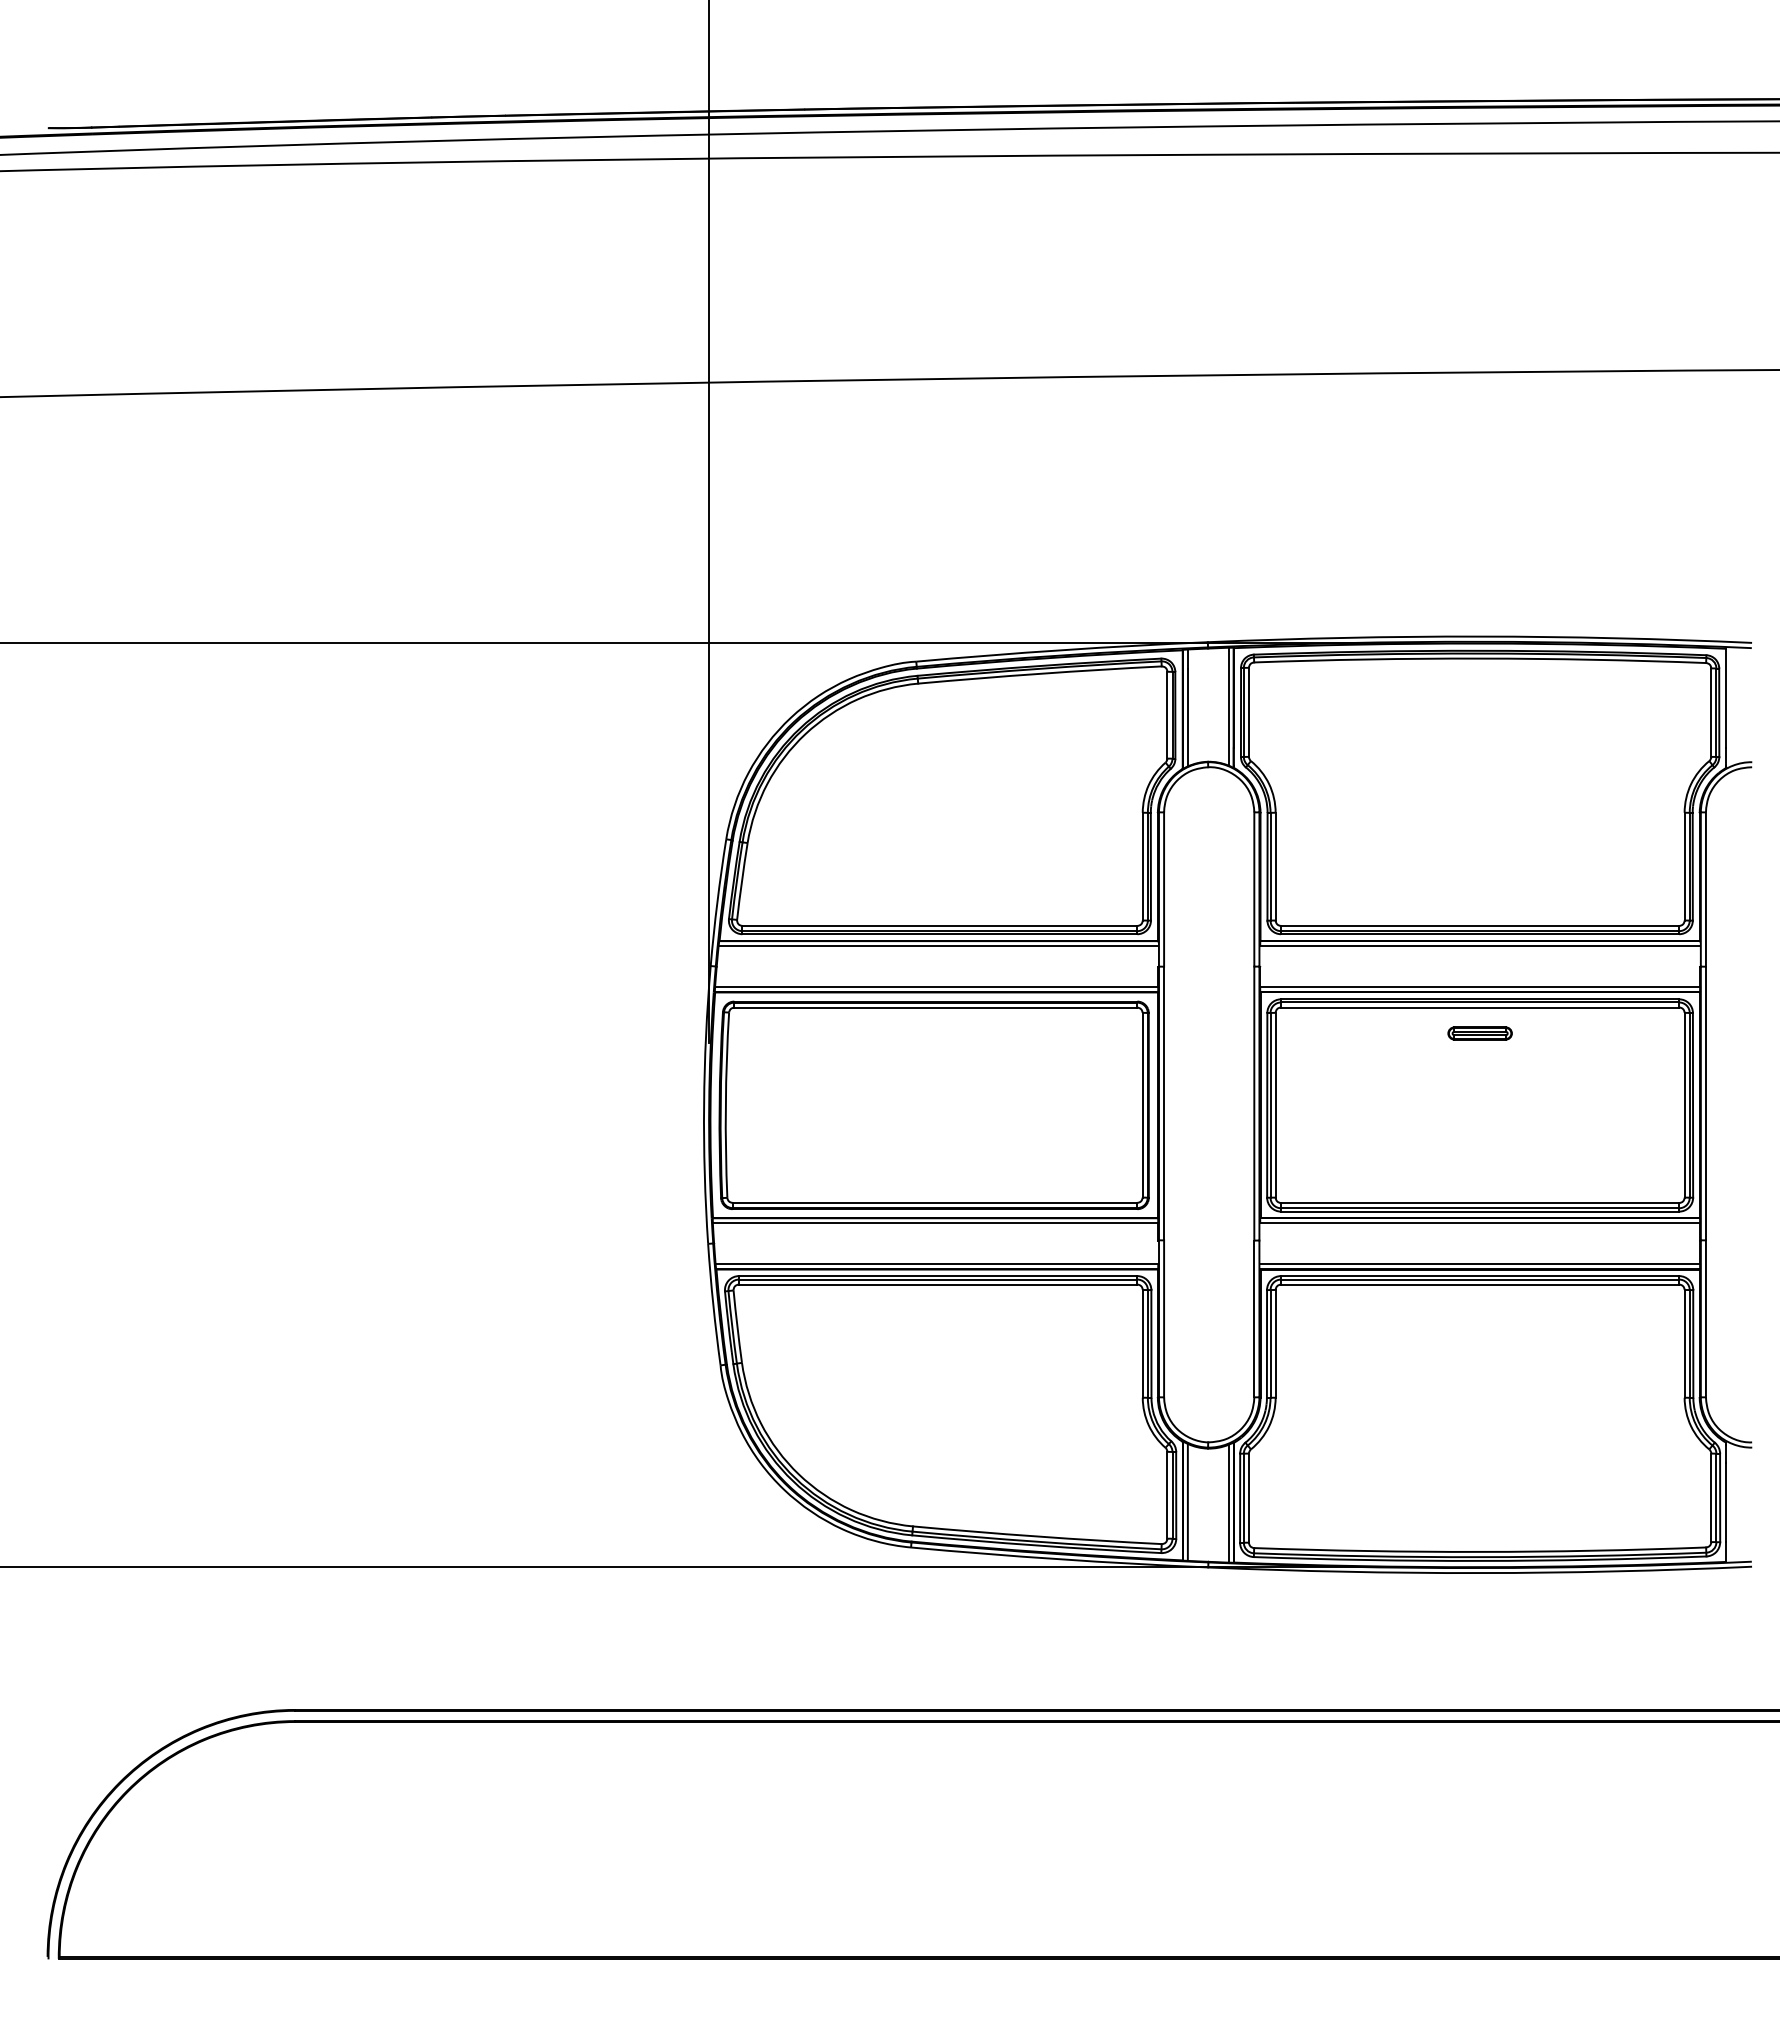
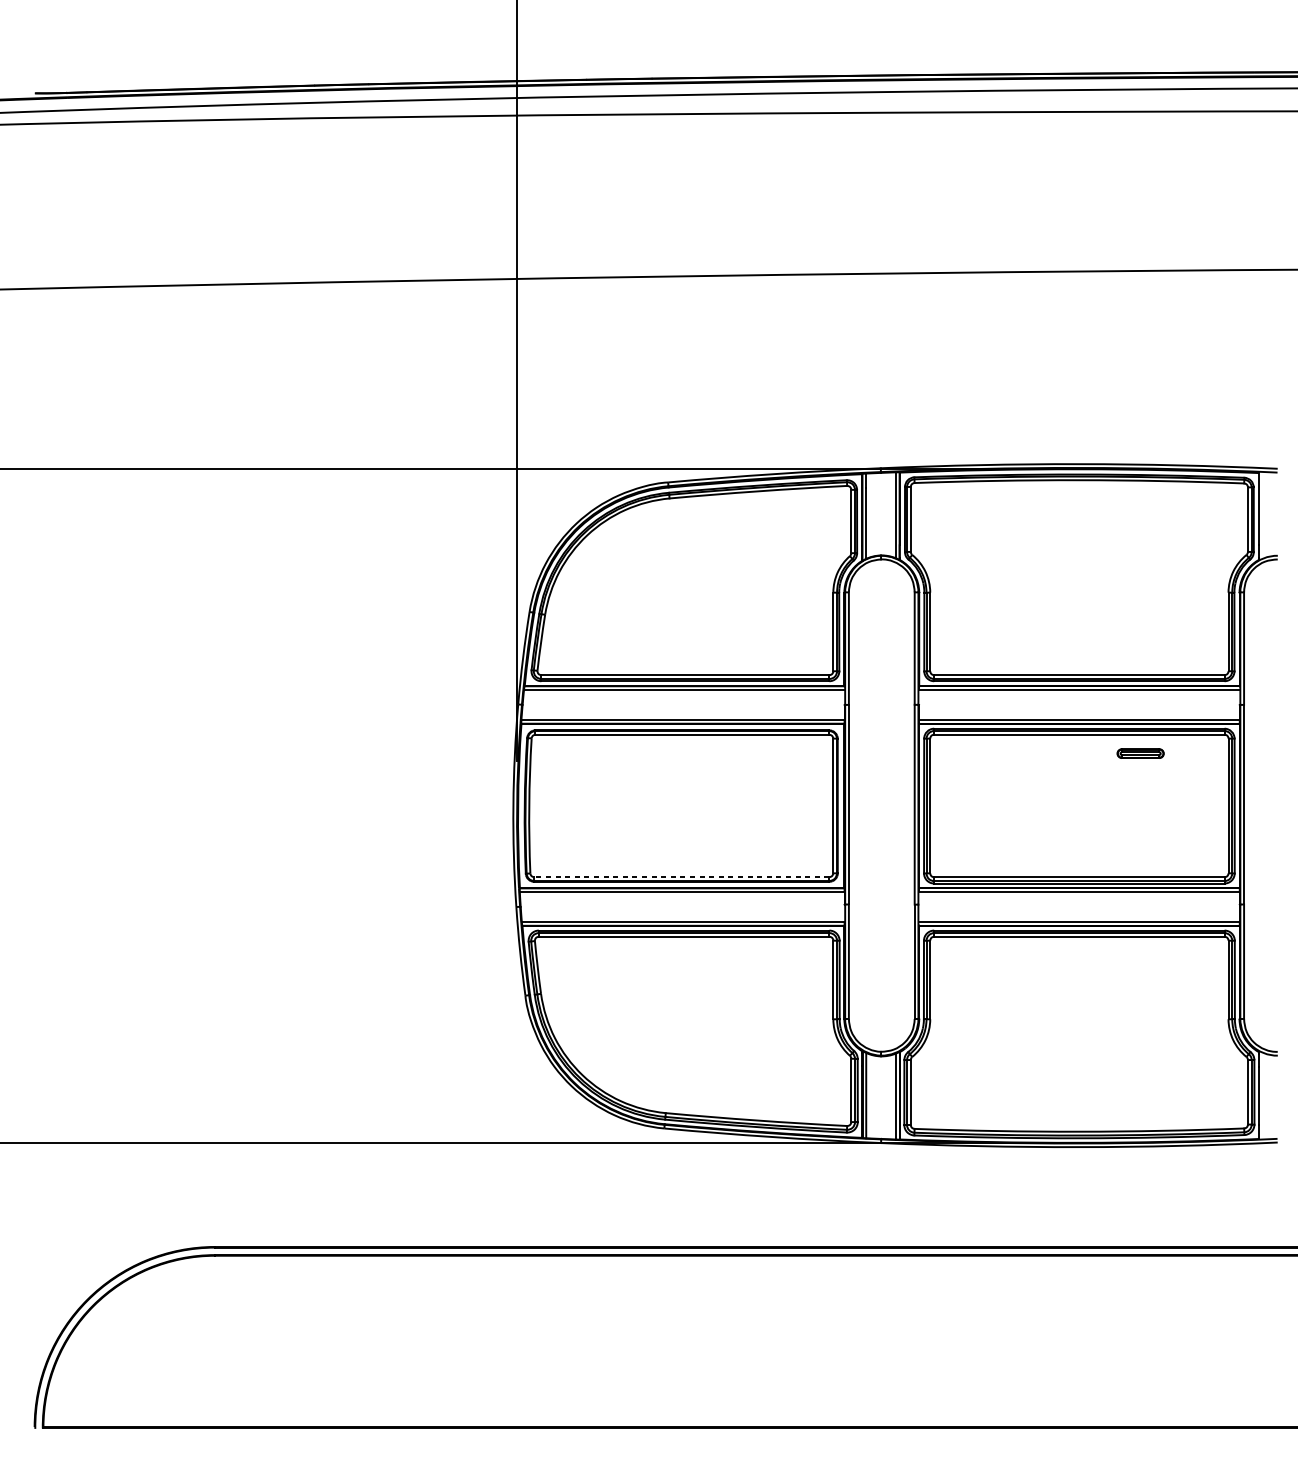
part: (1479, 1033) -> (1140, 753), moved
line: (934, 1202) -> (681, 876), solid -> dashed

